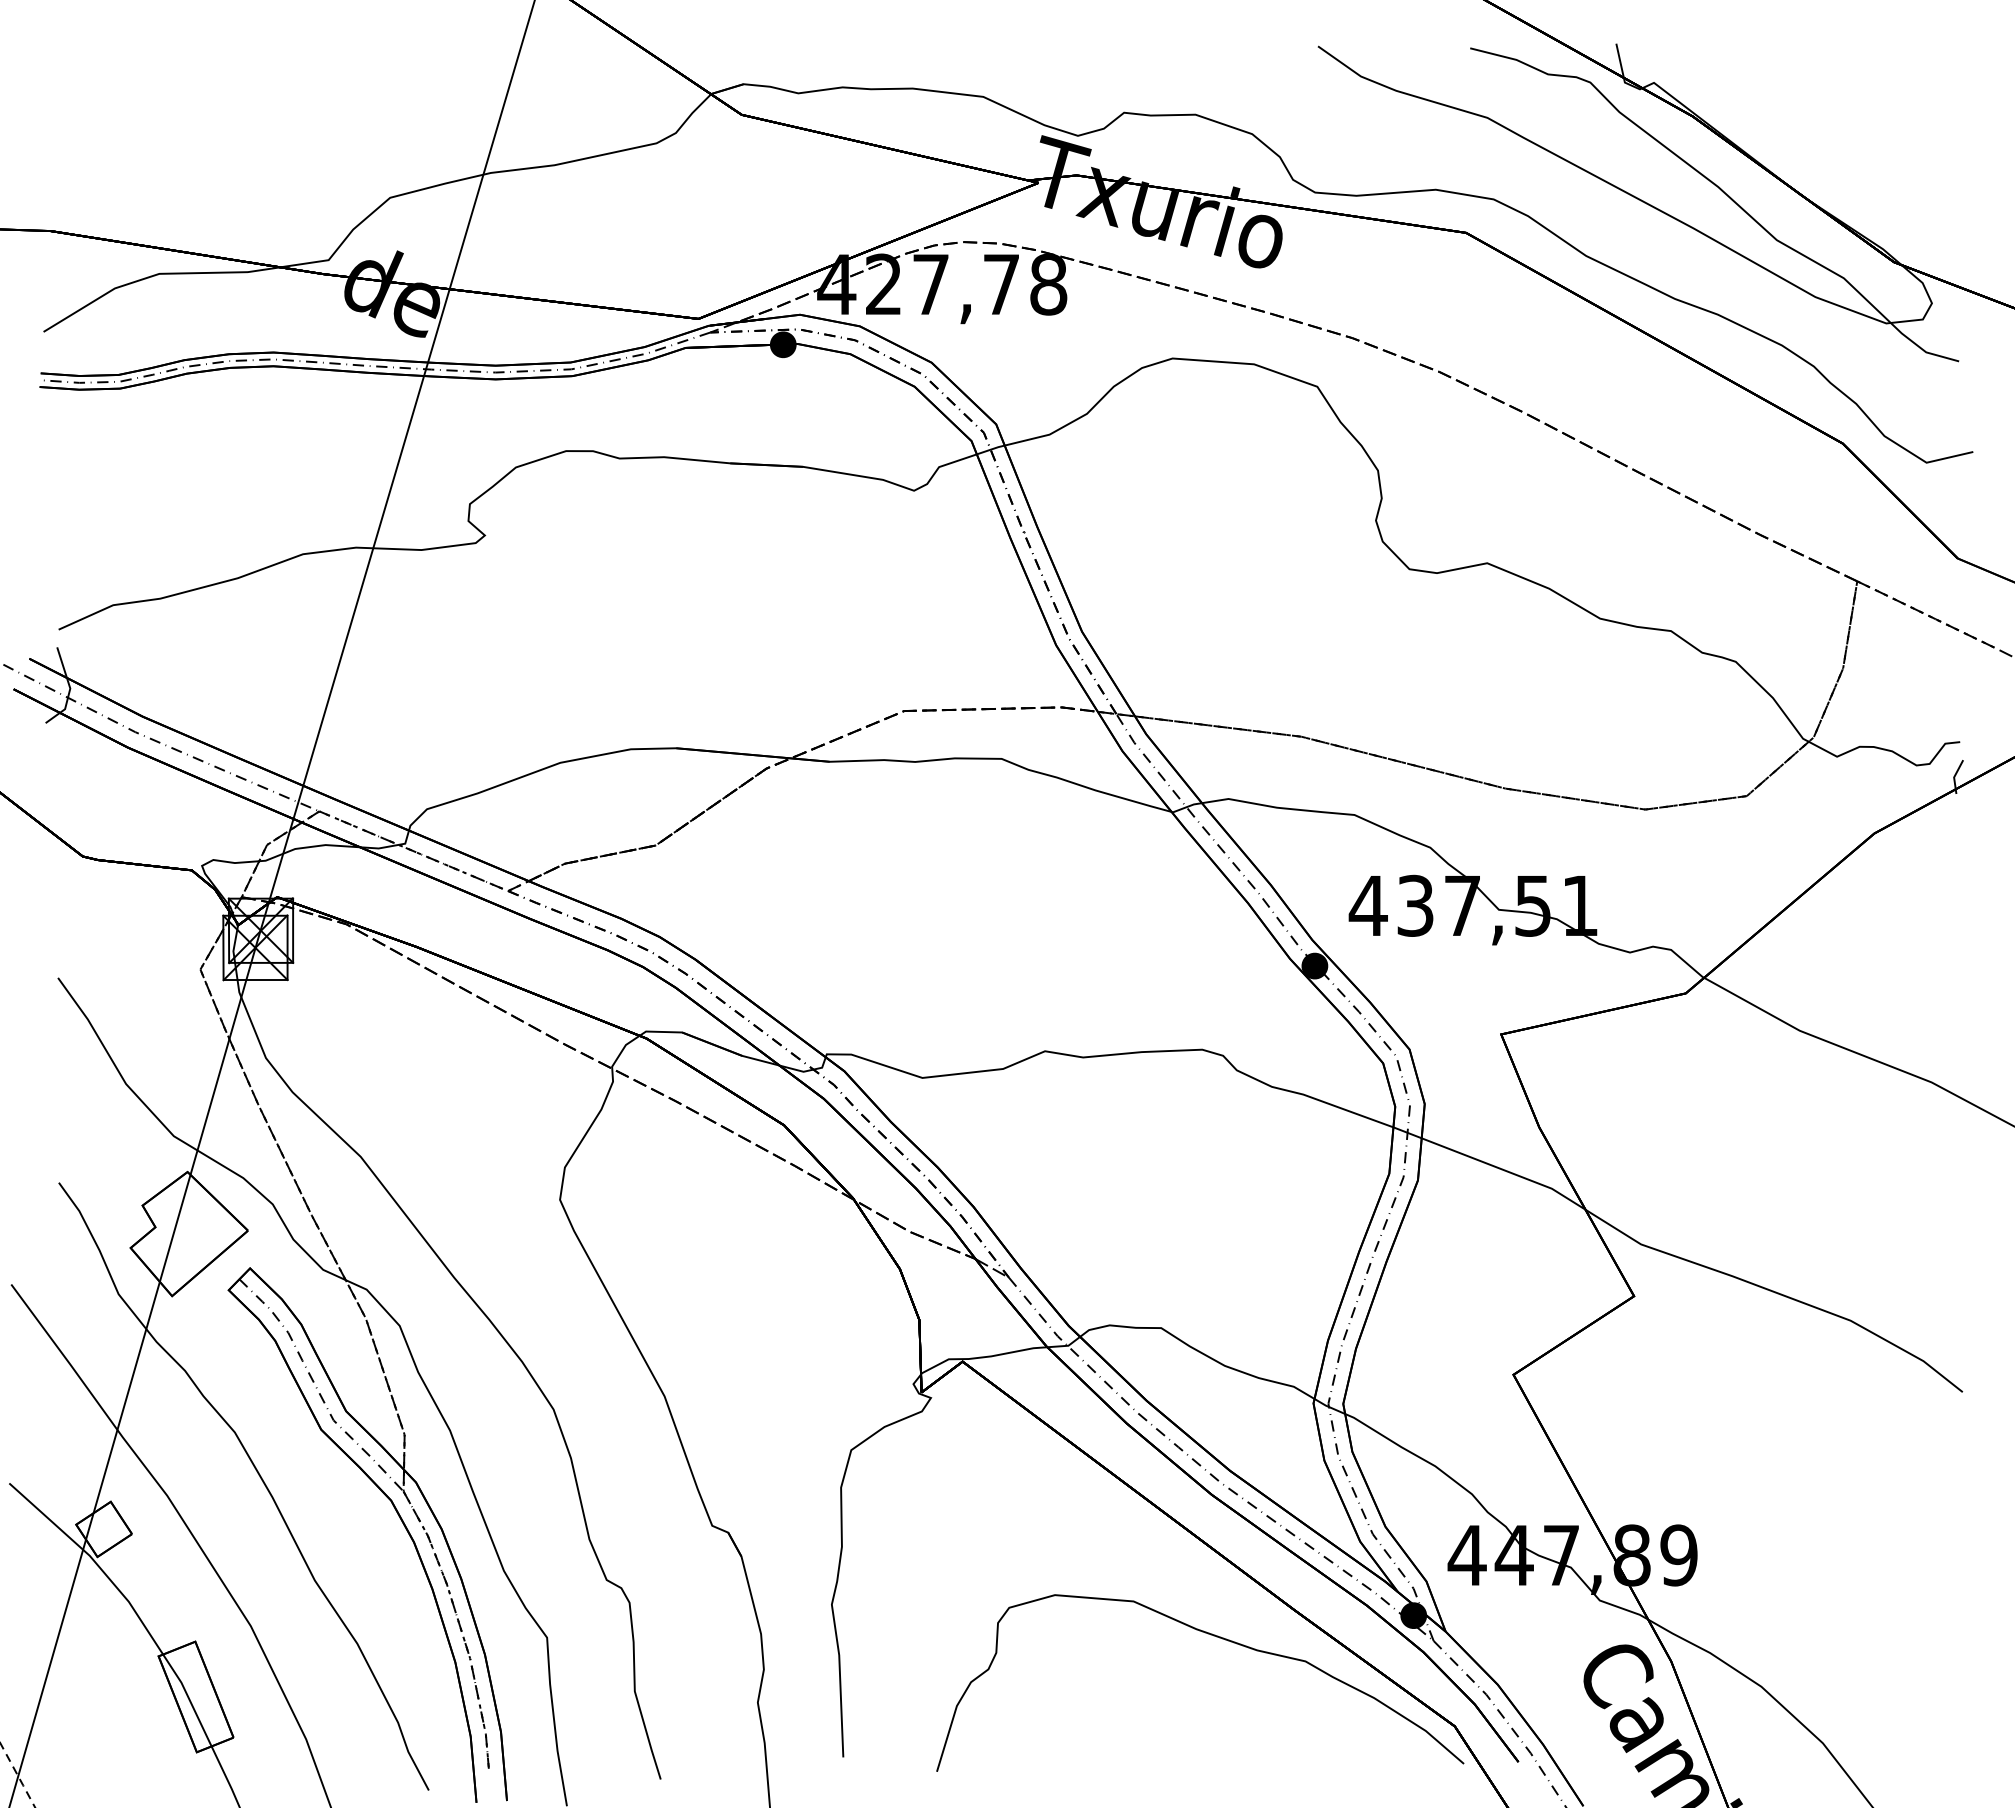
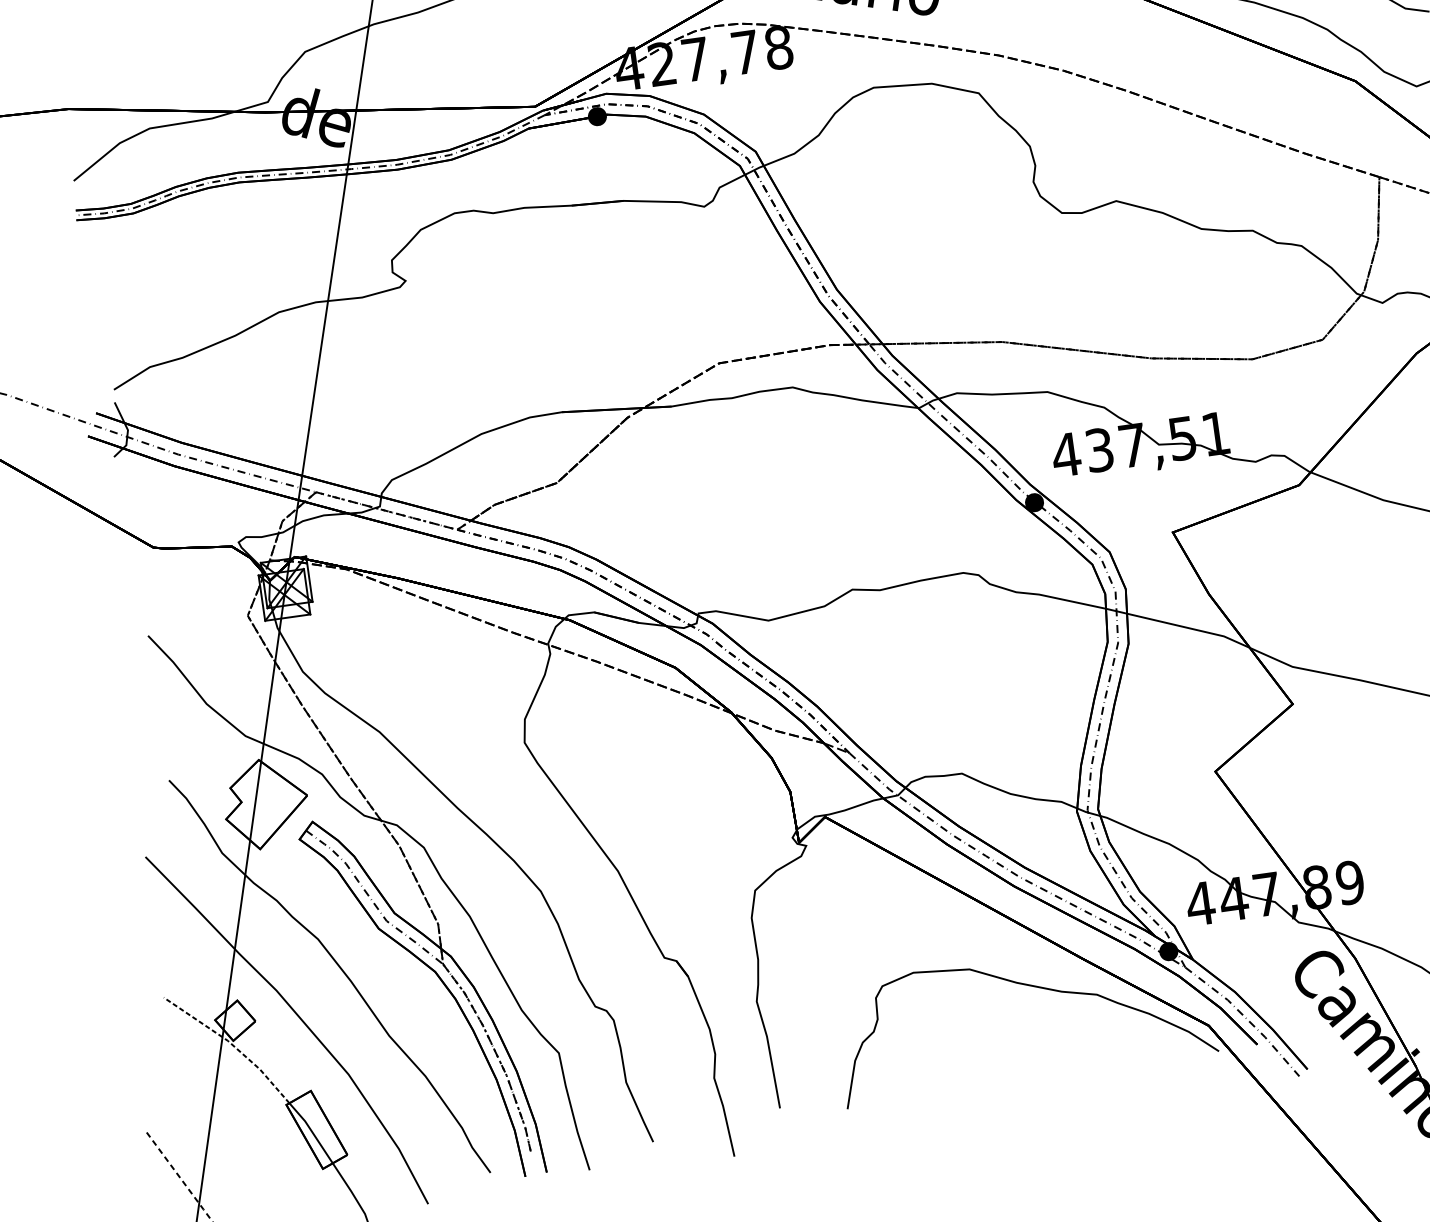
line: (94, 1561) -> (231, 1044), solid -> dashed

